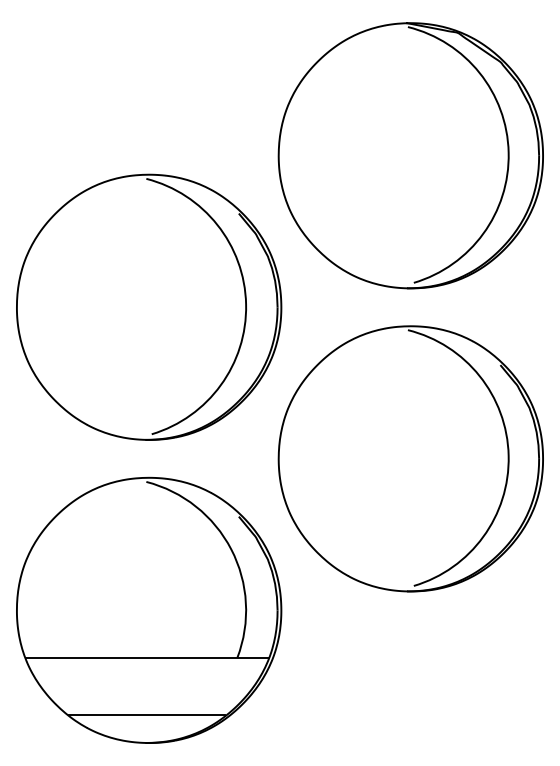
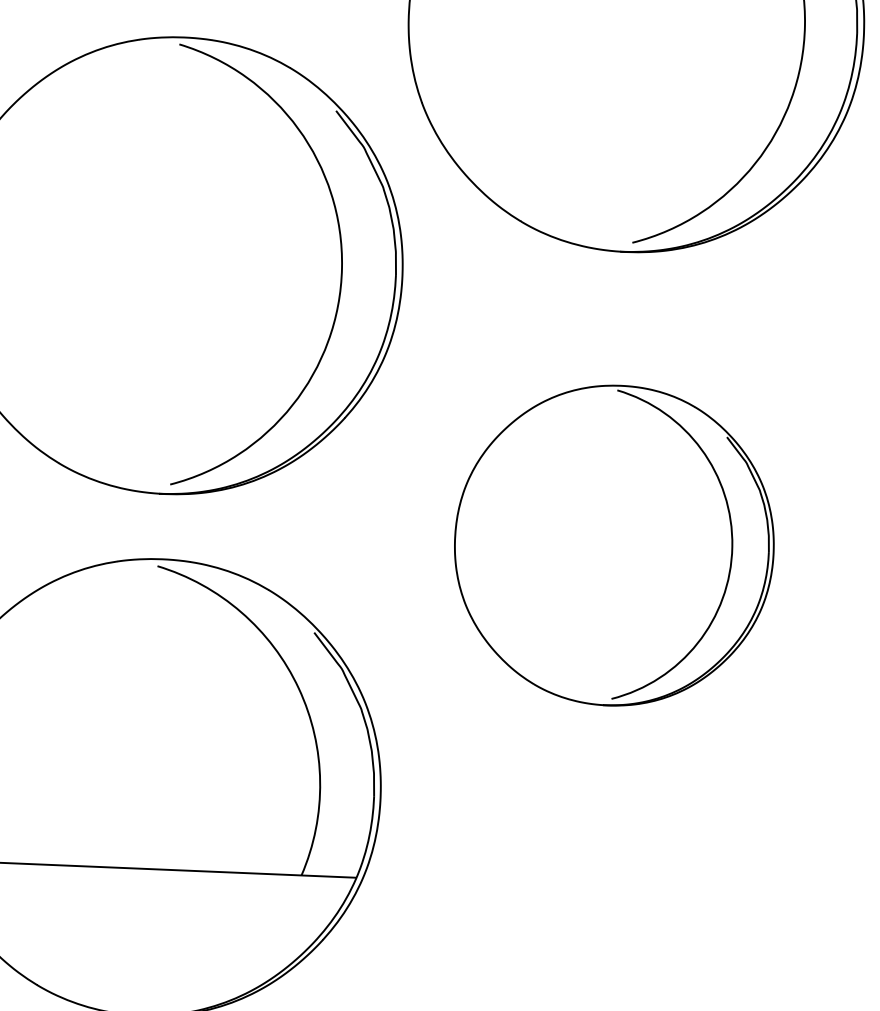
part: (410, 458) -> (613, 544), size x0.7
line: (146, 714) -> (140, 966), removed

